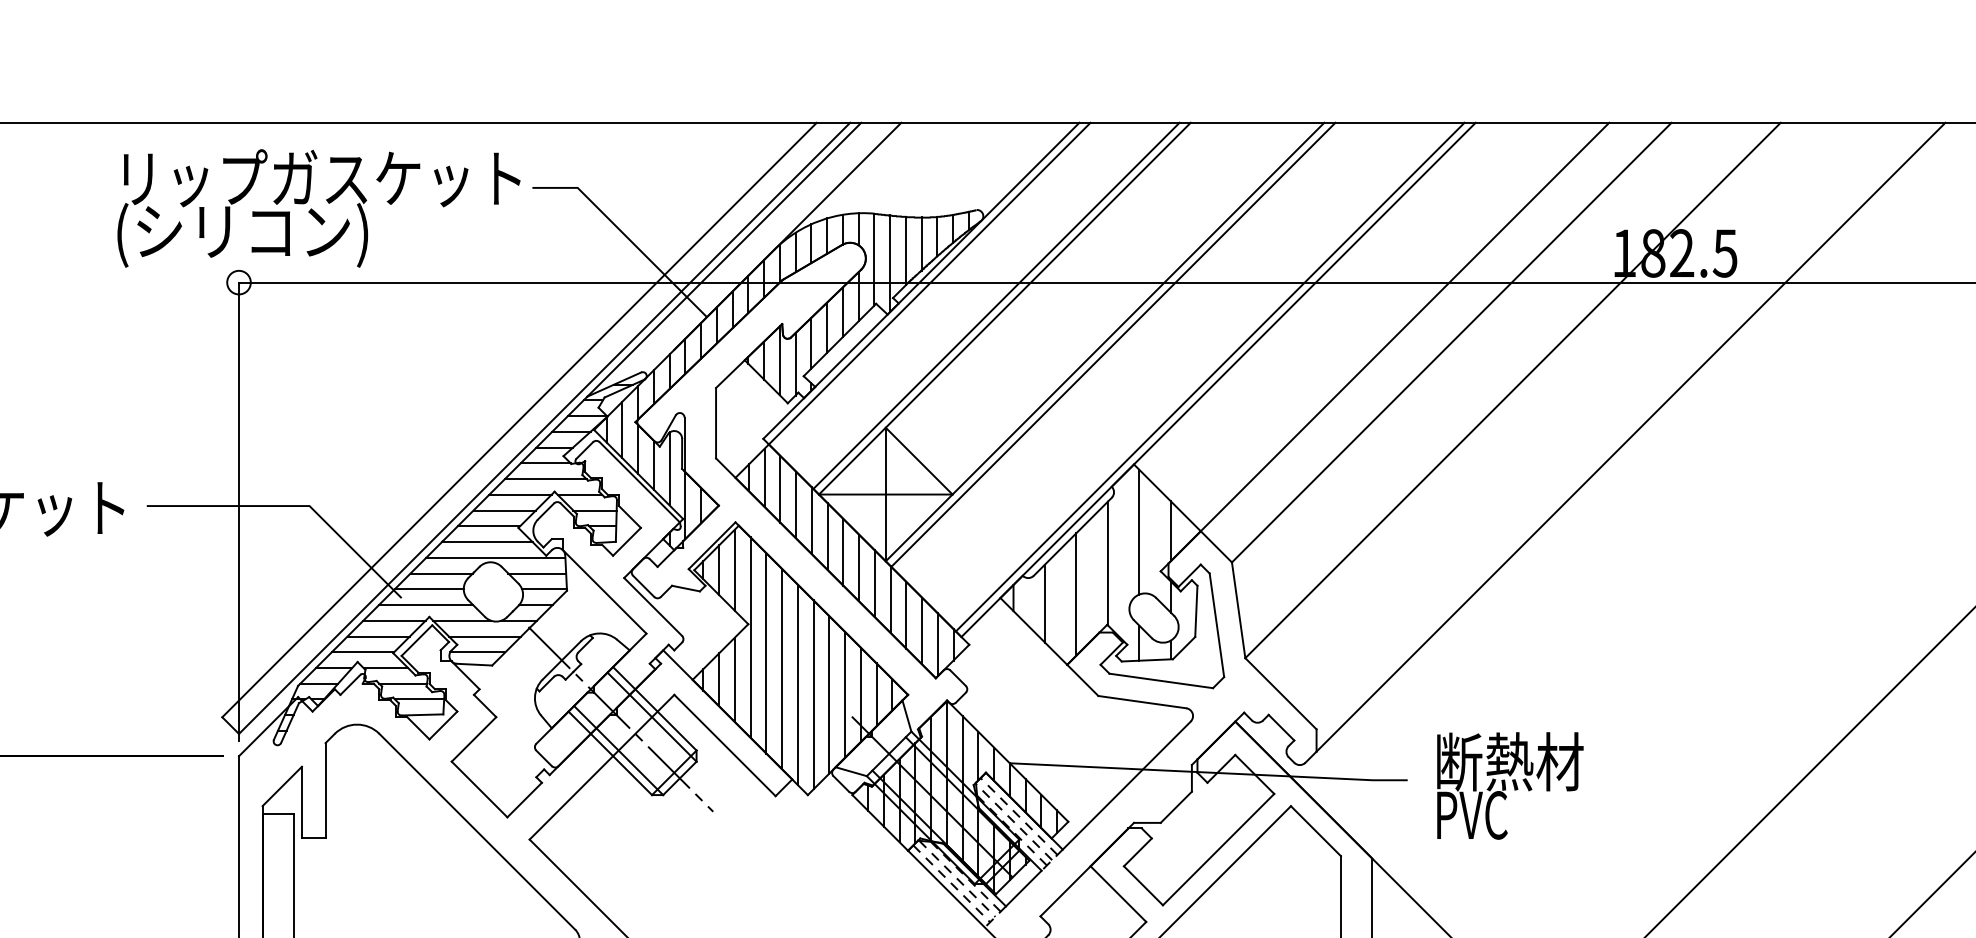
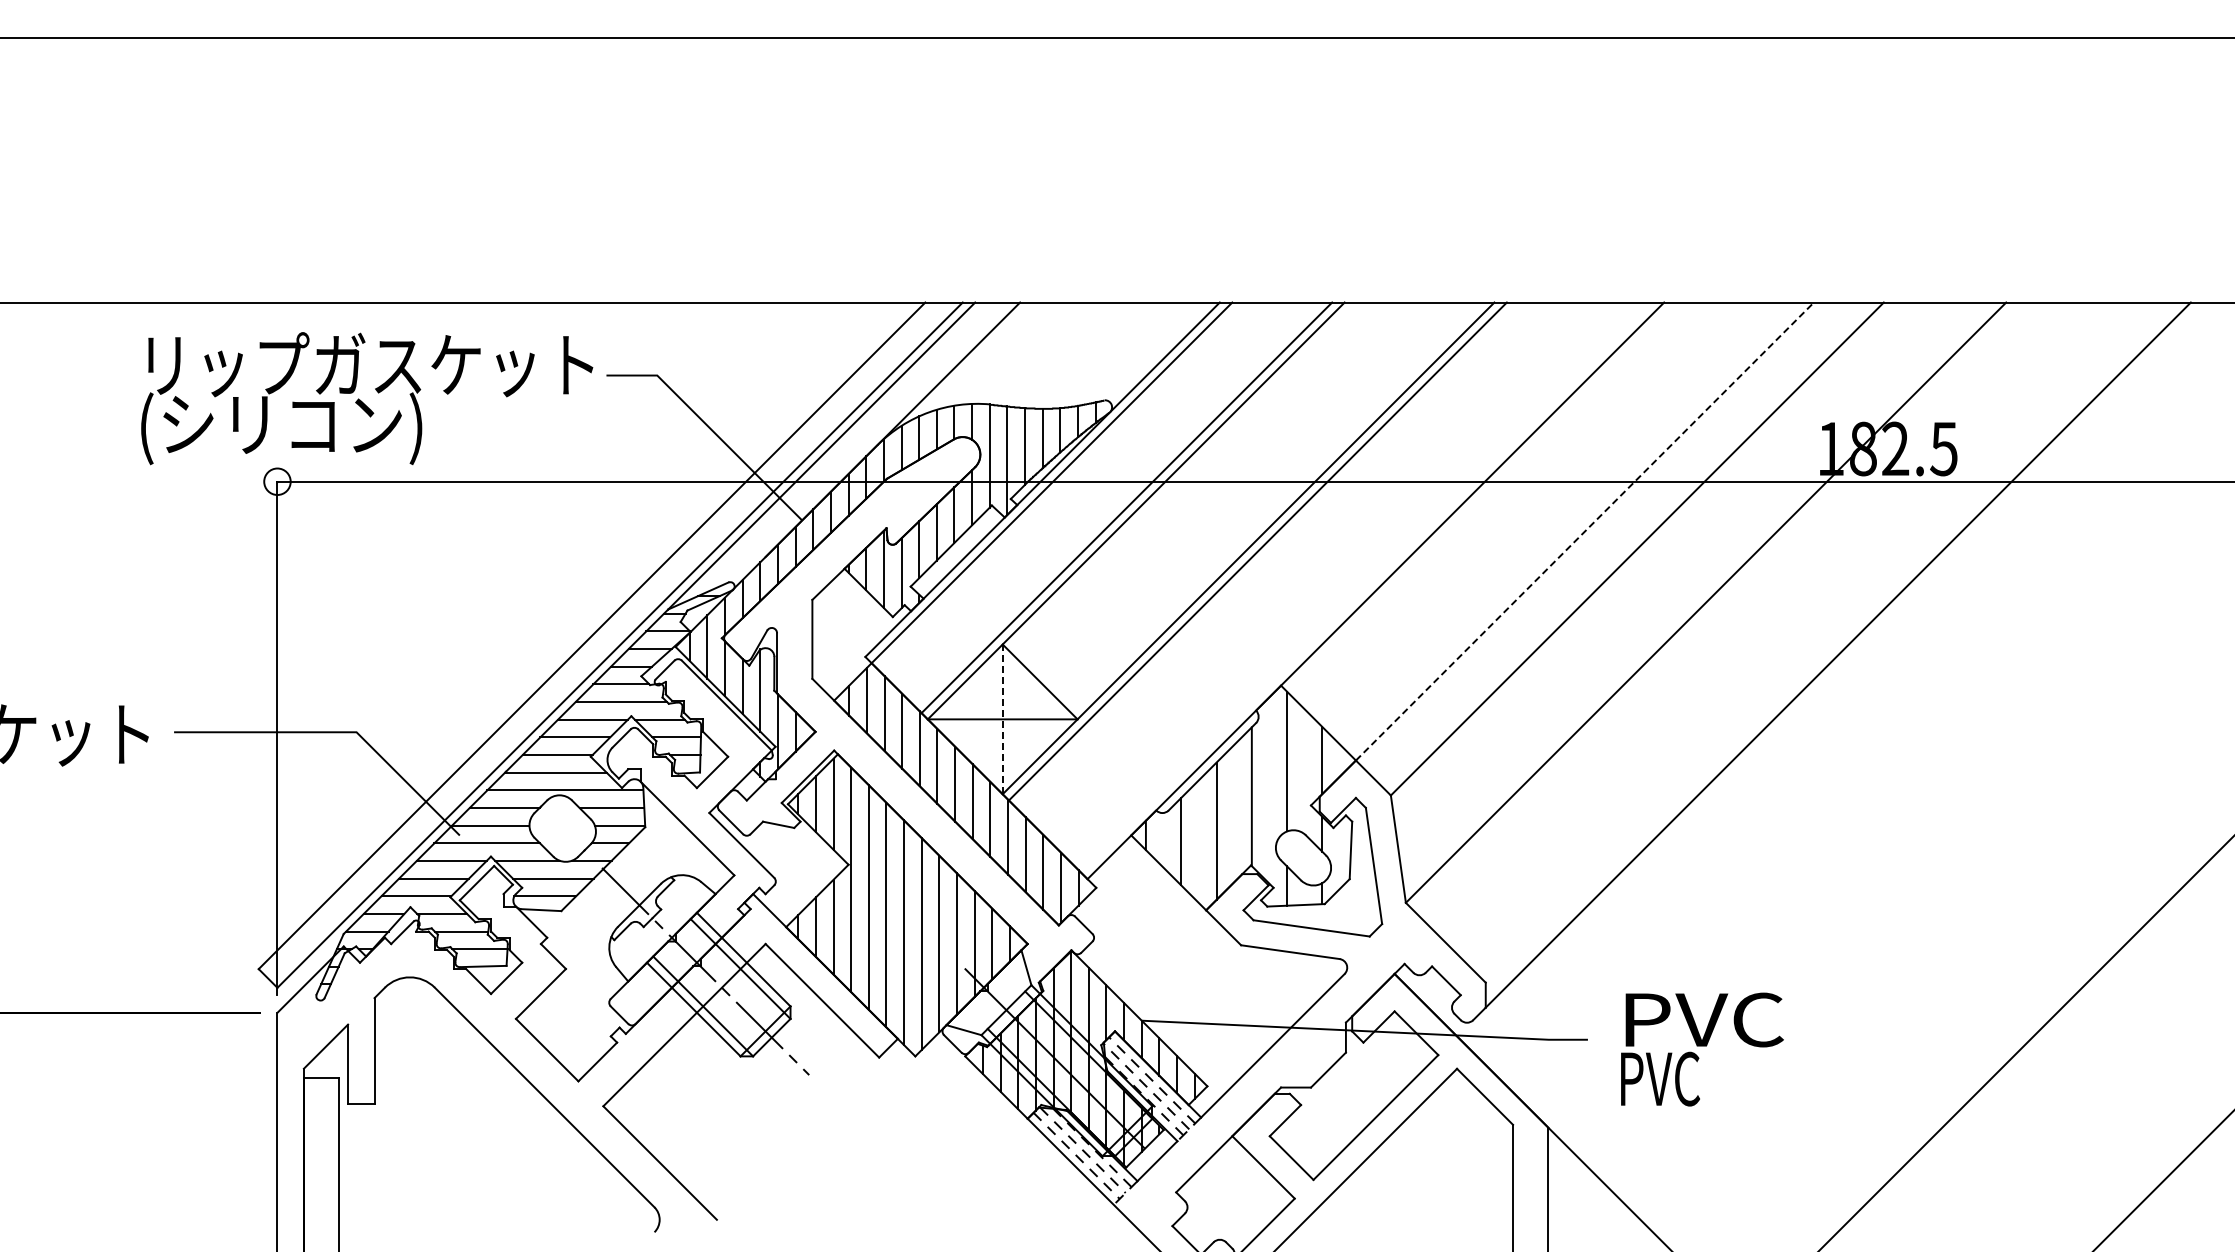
line: (1404, 326) -> (1584, 531), solid -> dashed
line: (1210, 376) -> (1366, 587), removed
line: (885, 494) -> (1002, 719), solid -> dashed
text: (1510, 761) -> (1703, 1018), 断熱材 -> PVC

